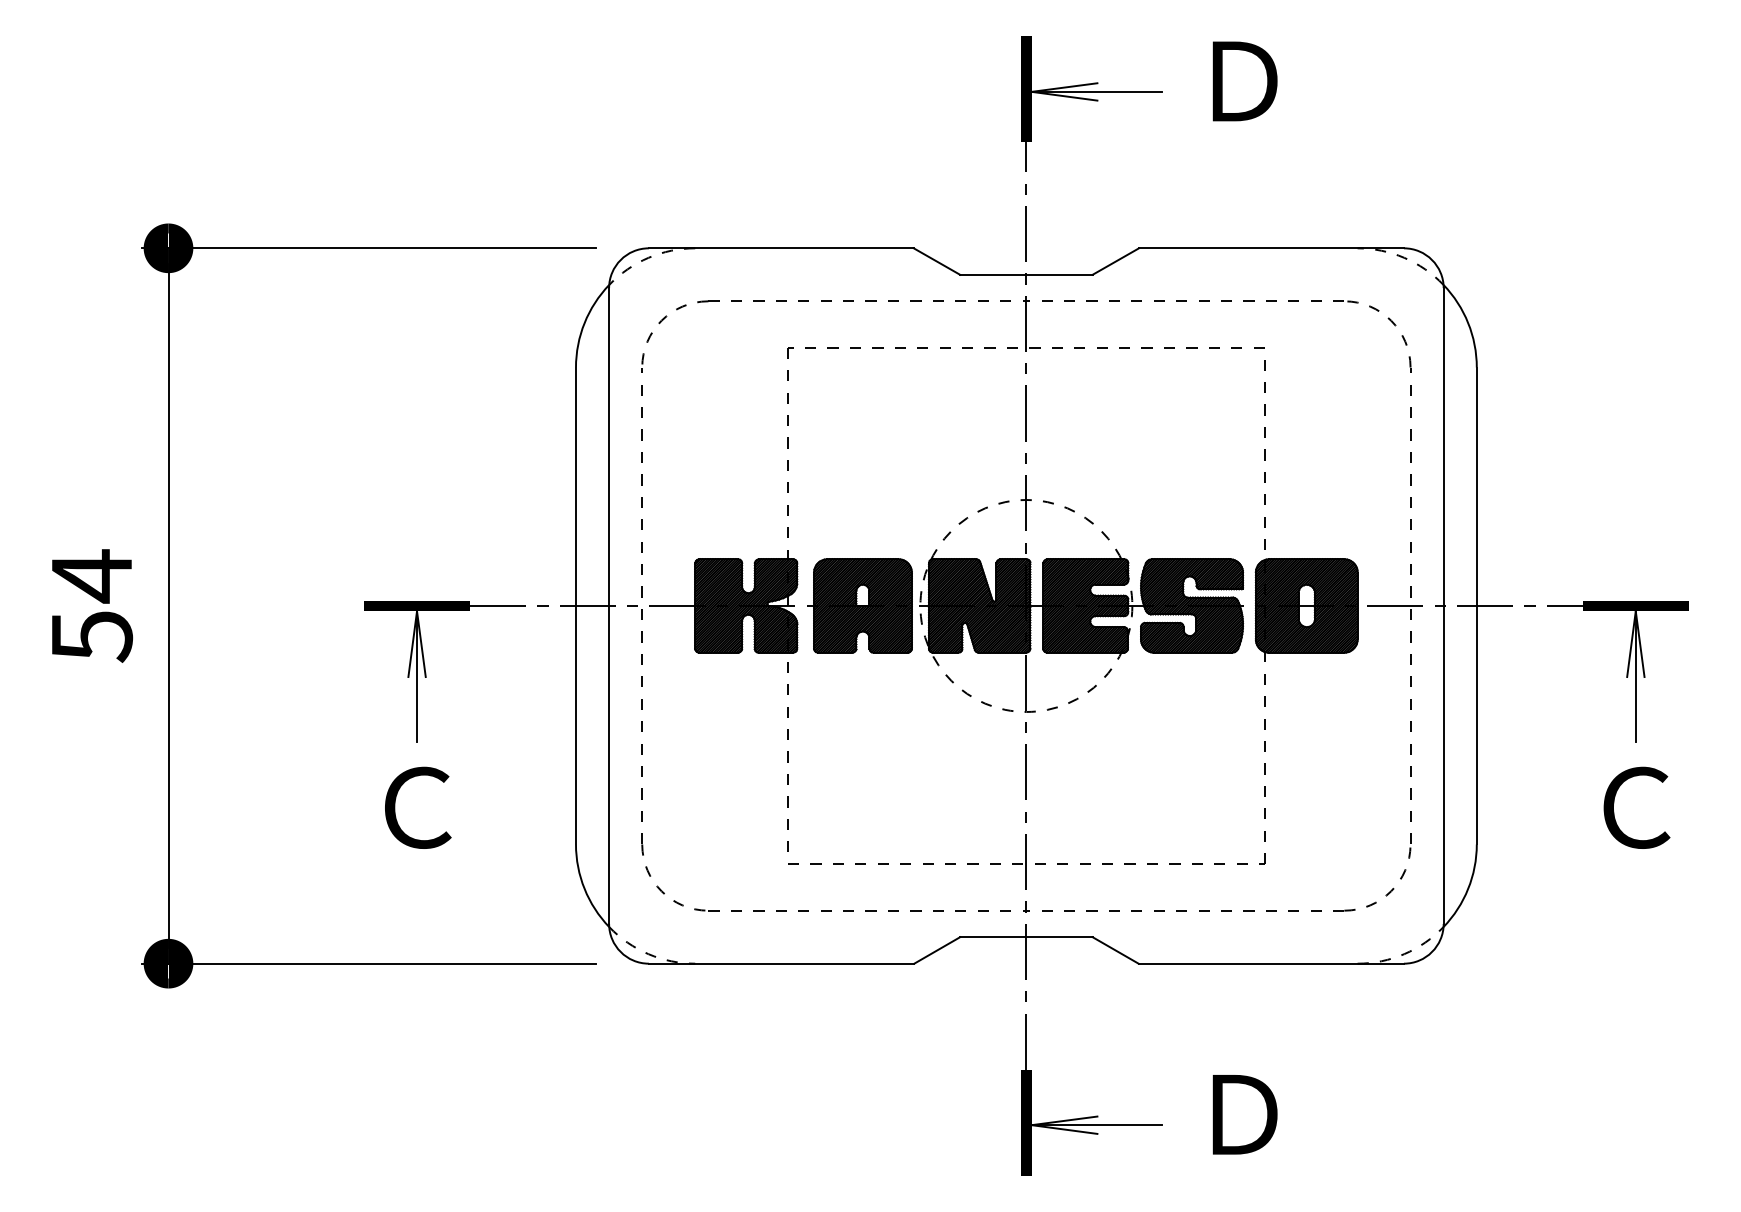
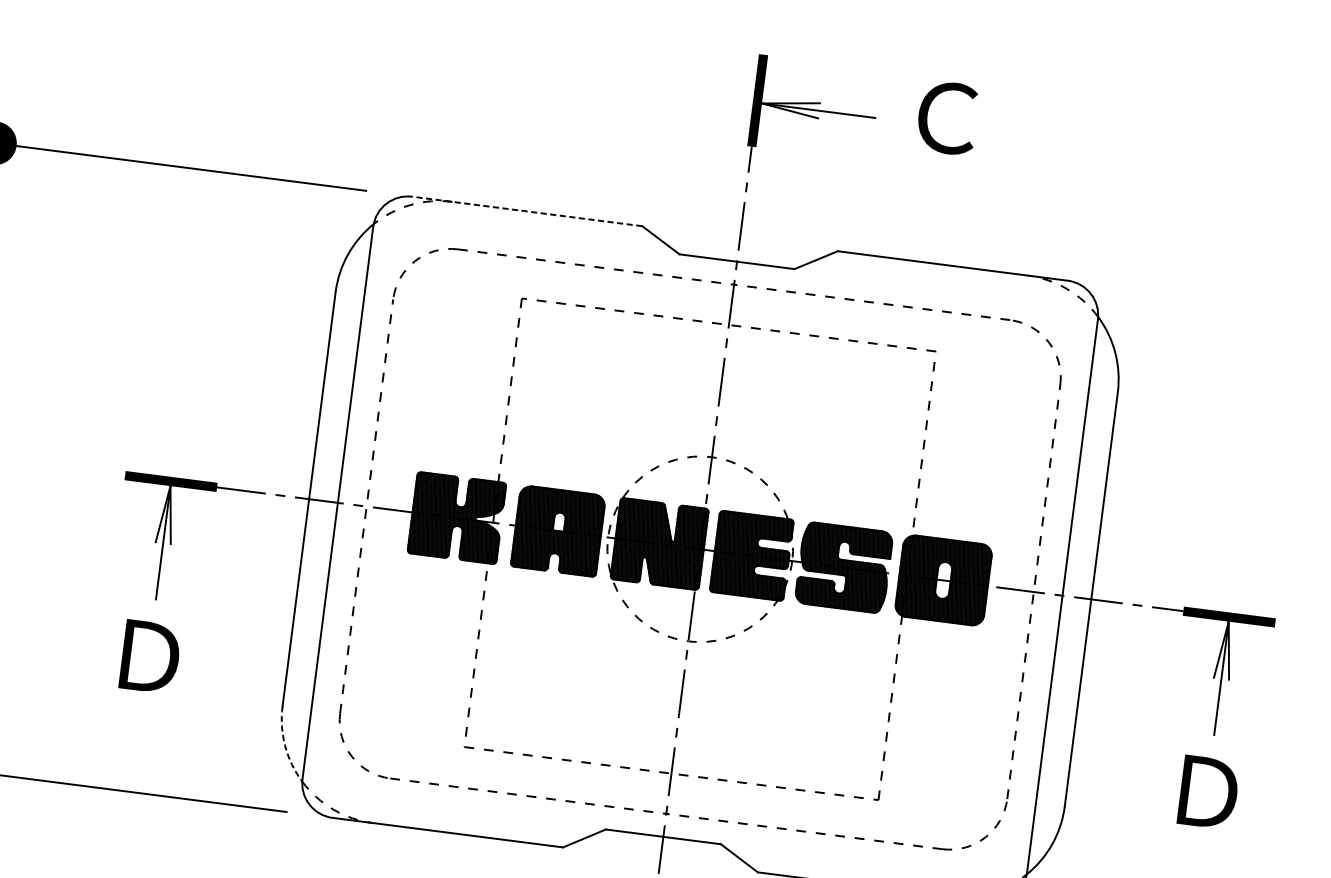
text: (1243, 81) -> (947, 118), Ｄ -> Ｃ
line: (780, 248) -> (526, 211), solid -> dashed
text: (418, 807) -> (149, 656), Ｃ -> Ｄ
text: (1636, 807) -> (1207, 792), Ｃ -> Ｄ
arc: (584, 888) -> (285, 745), solid -> dashed

